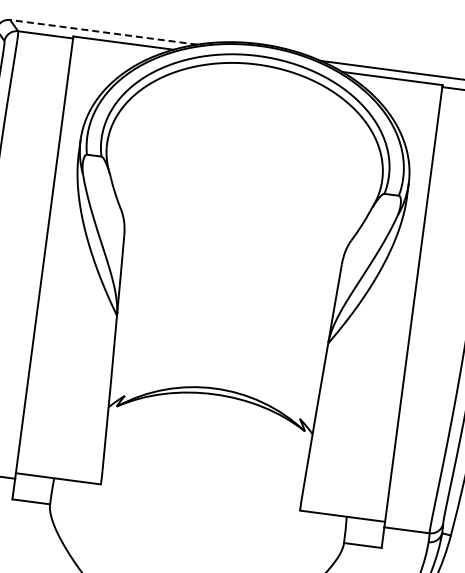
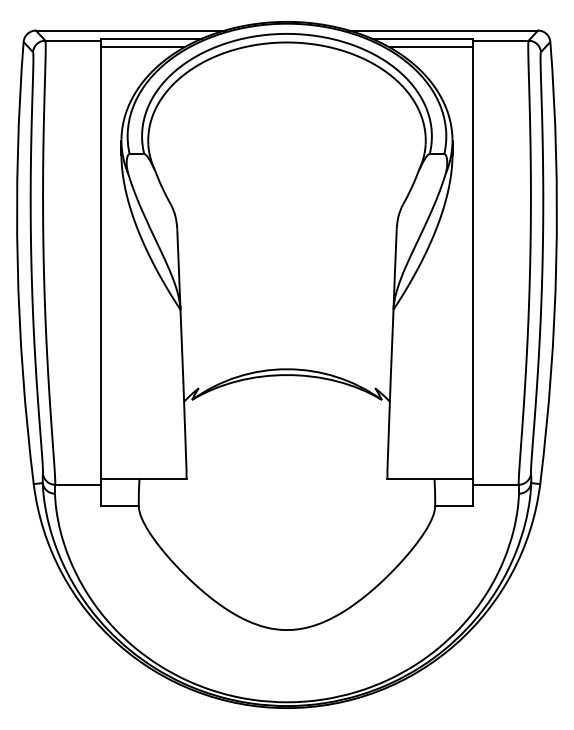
line: (102, 32) -> (129, 30), dashed -> solid
line: (113, 49) -> (142, 46), added
line: (399, 87) -> (430, 46), added

